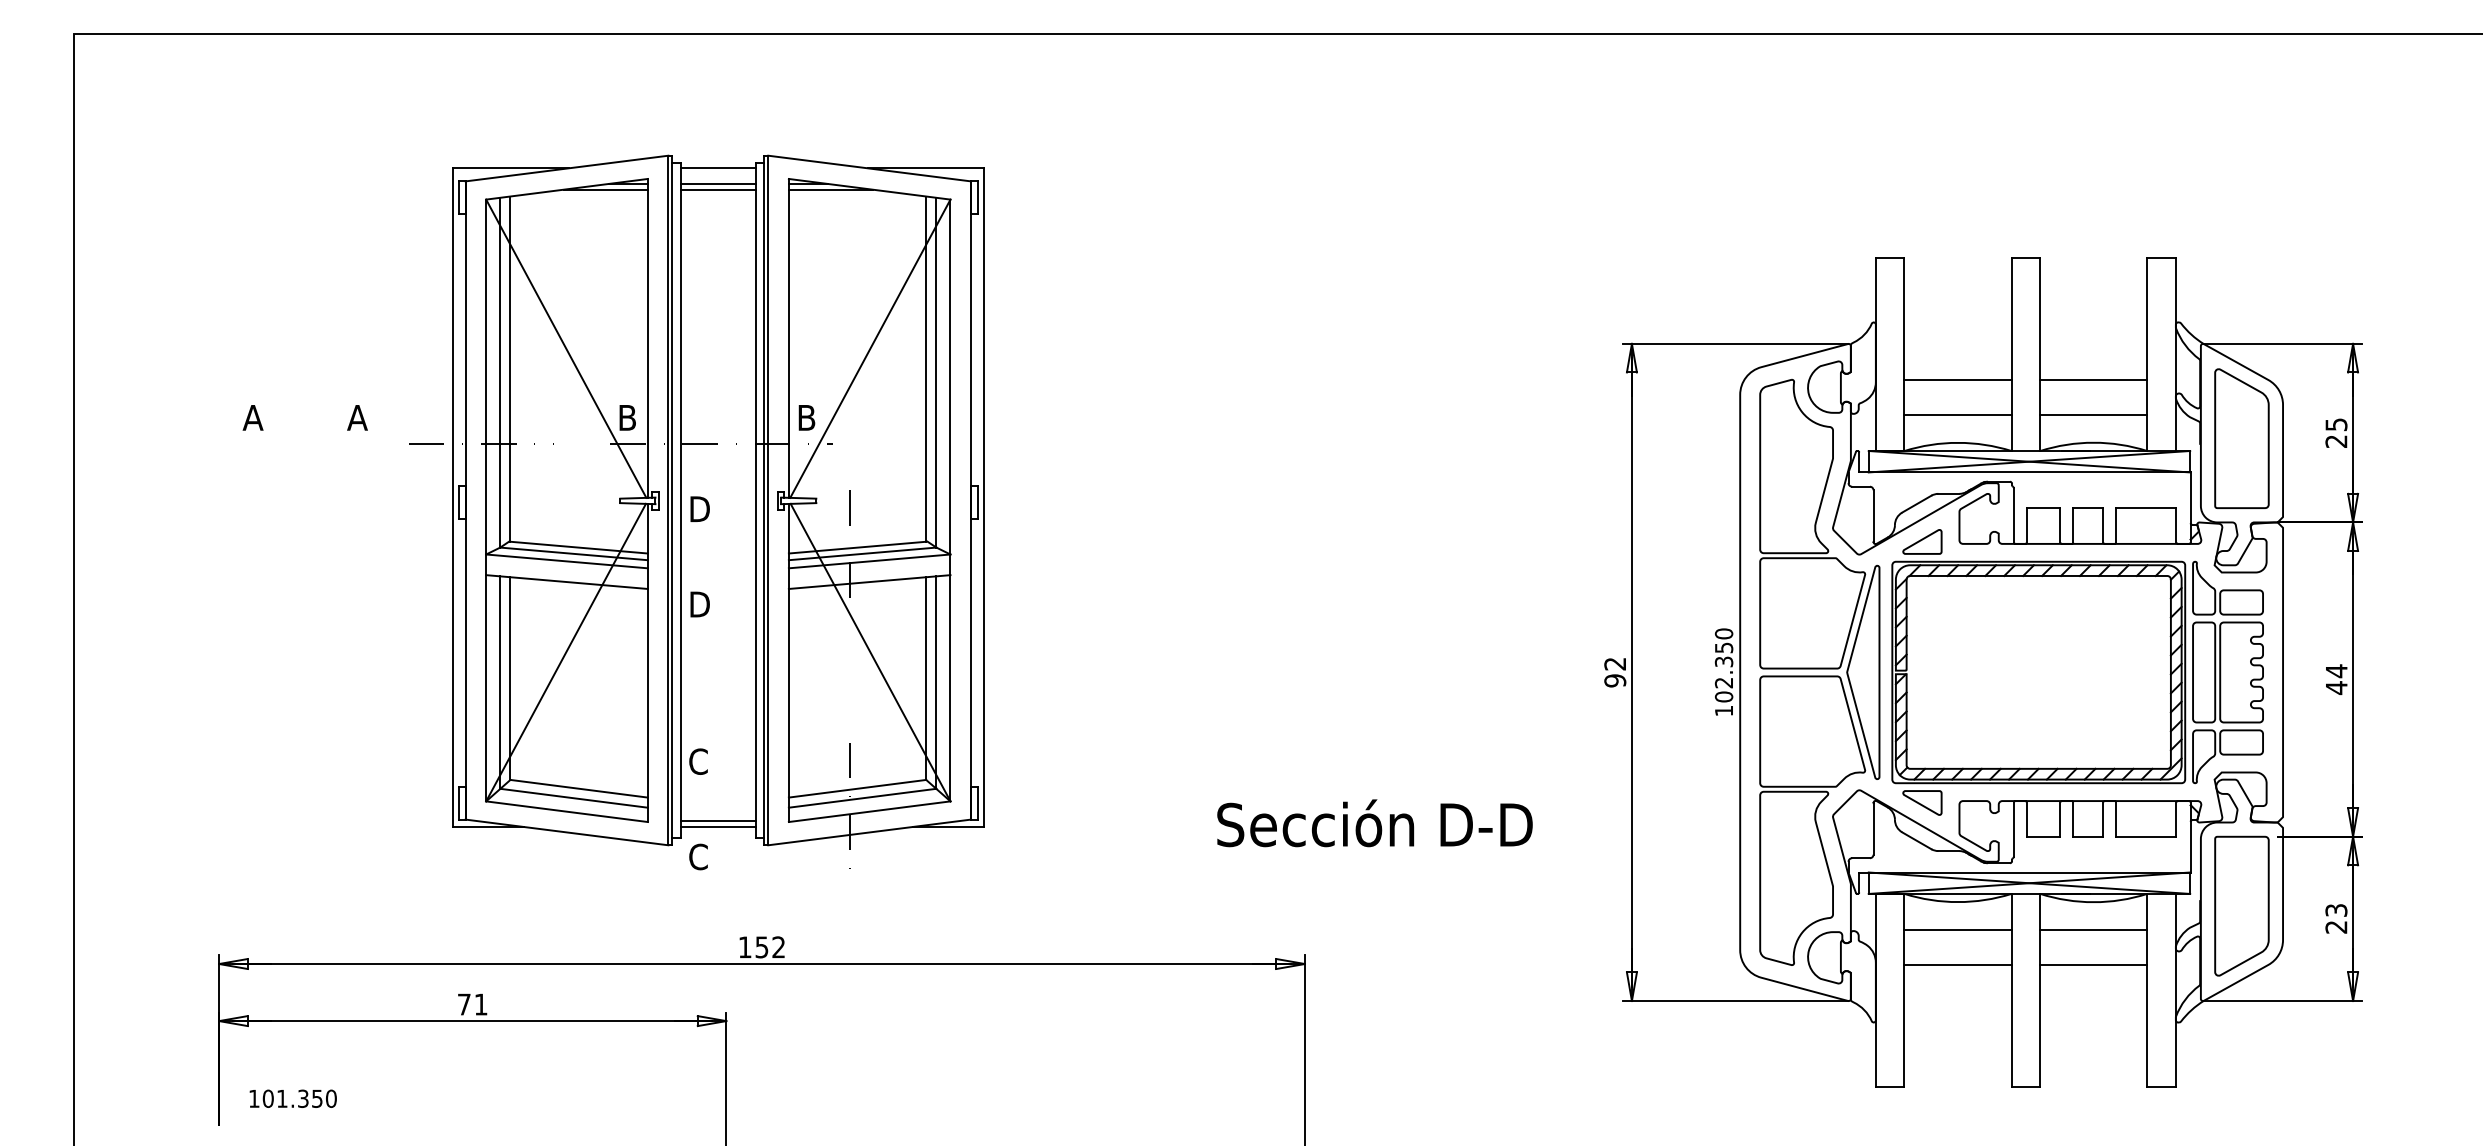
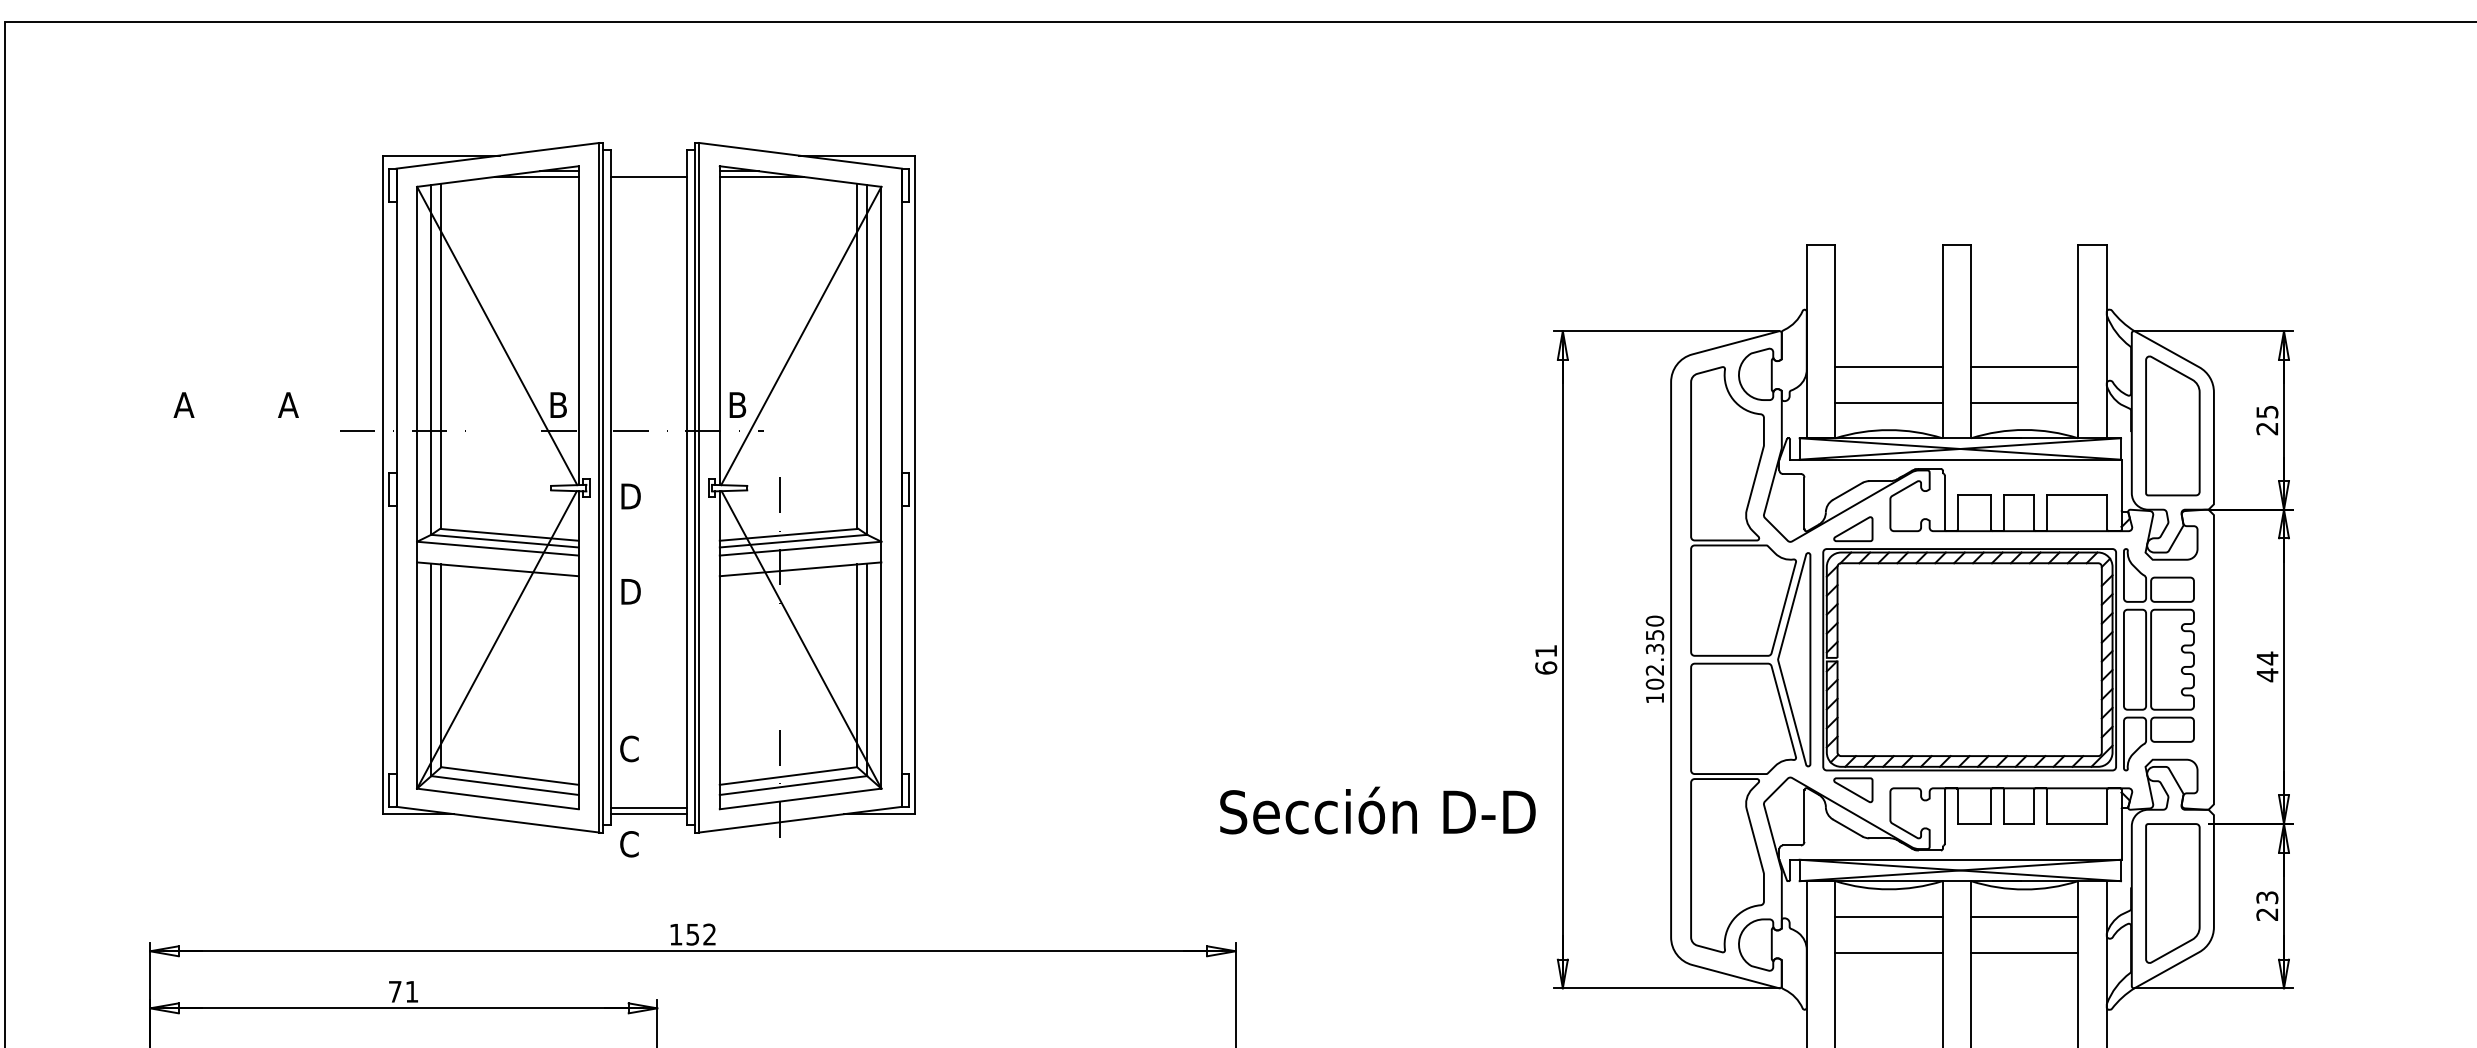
line: (718, 168) -> (649, 155), removed
line: (718, 183) -> (649, 170), removed
text: (1615, 672) -> (1546, 659), 92 -> 61
text: (1374, 823) -> (1377, 810), moved

